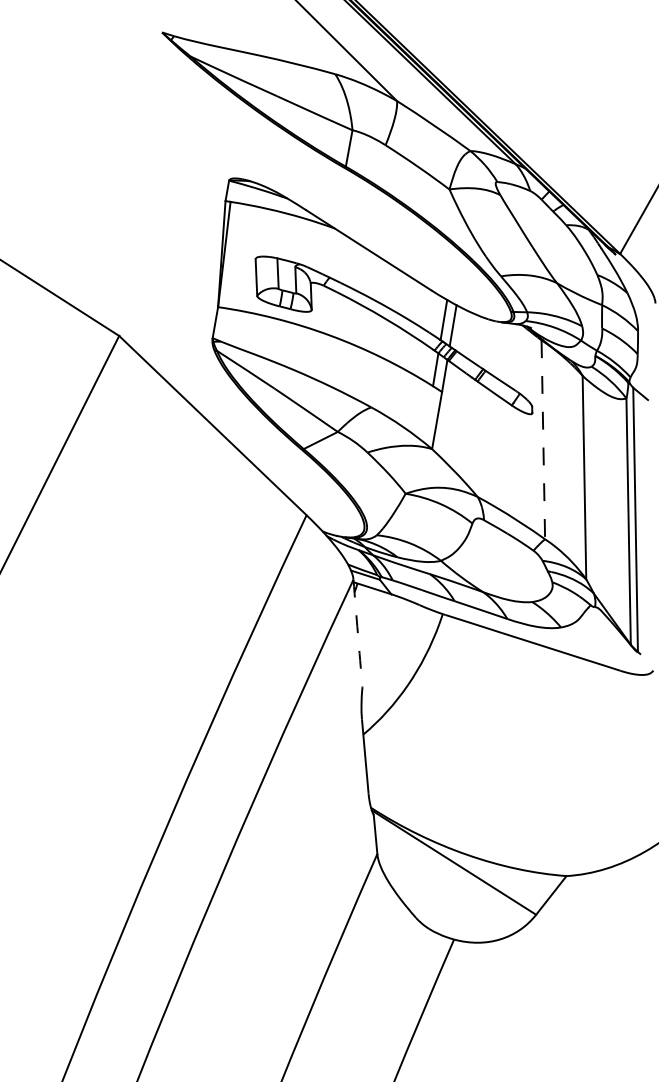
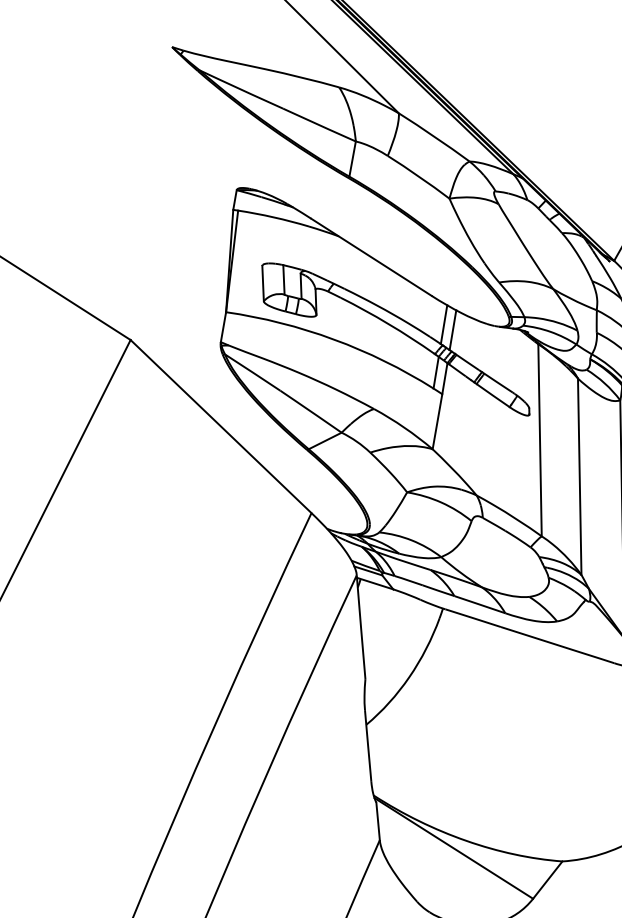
line: (543, 439) -> (540, 439), dashed -> solid
arc: (357, 633) -> (360, 627), dashed -> solid

